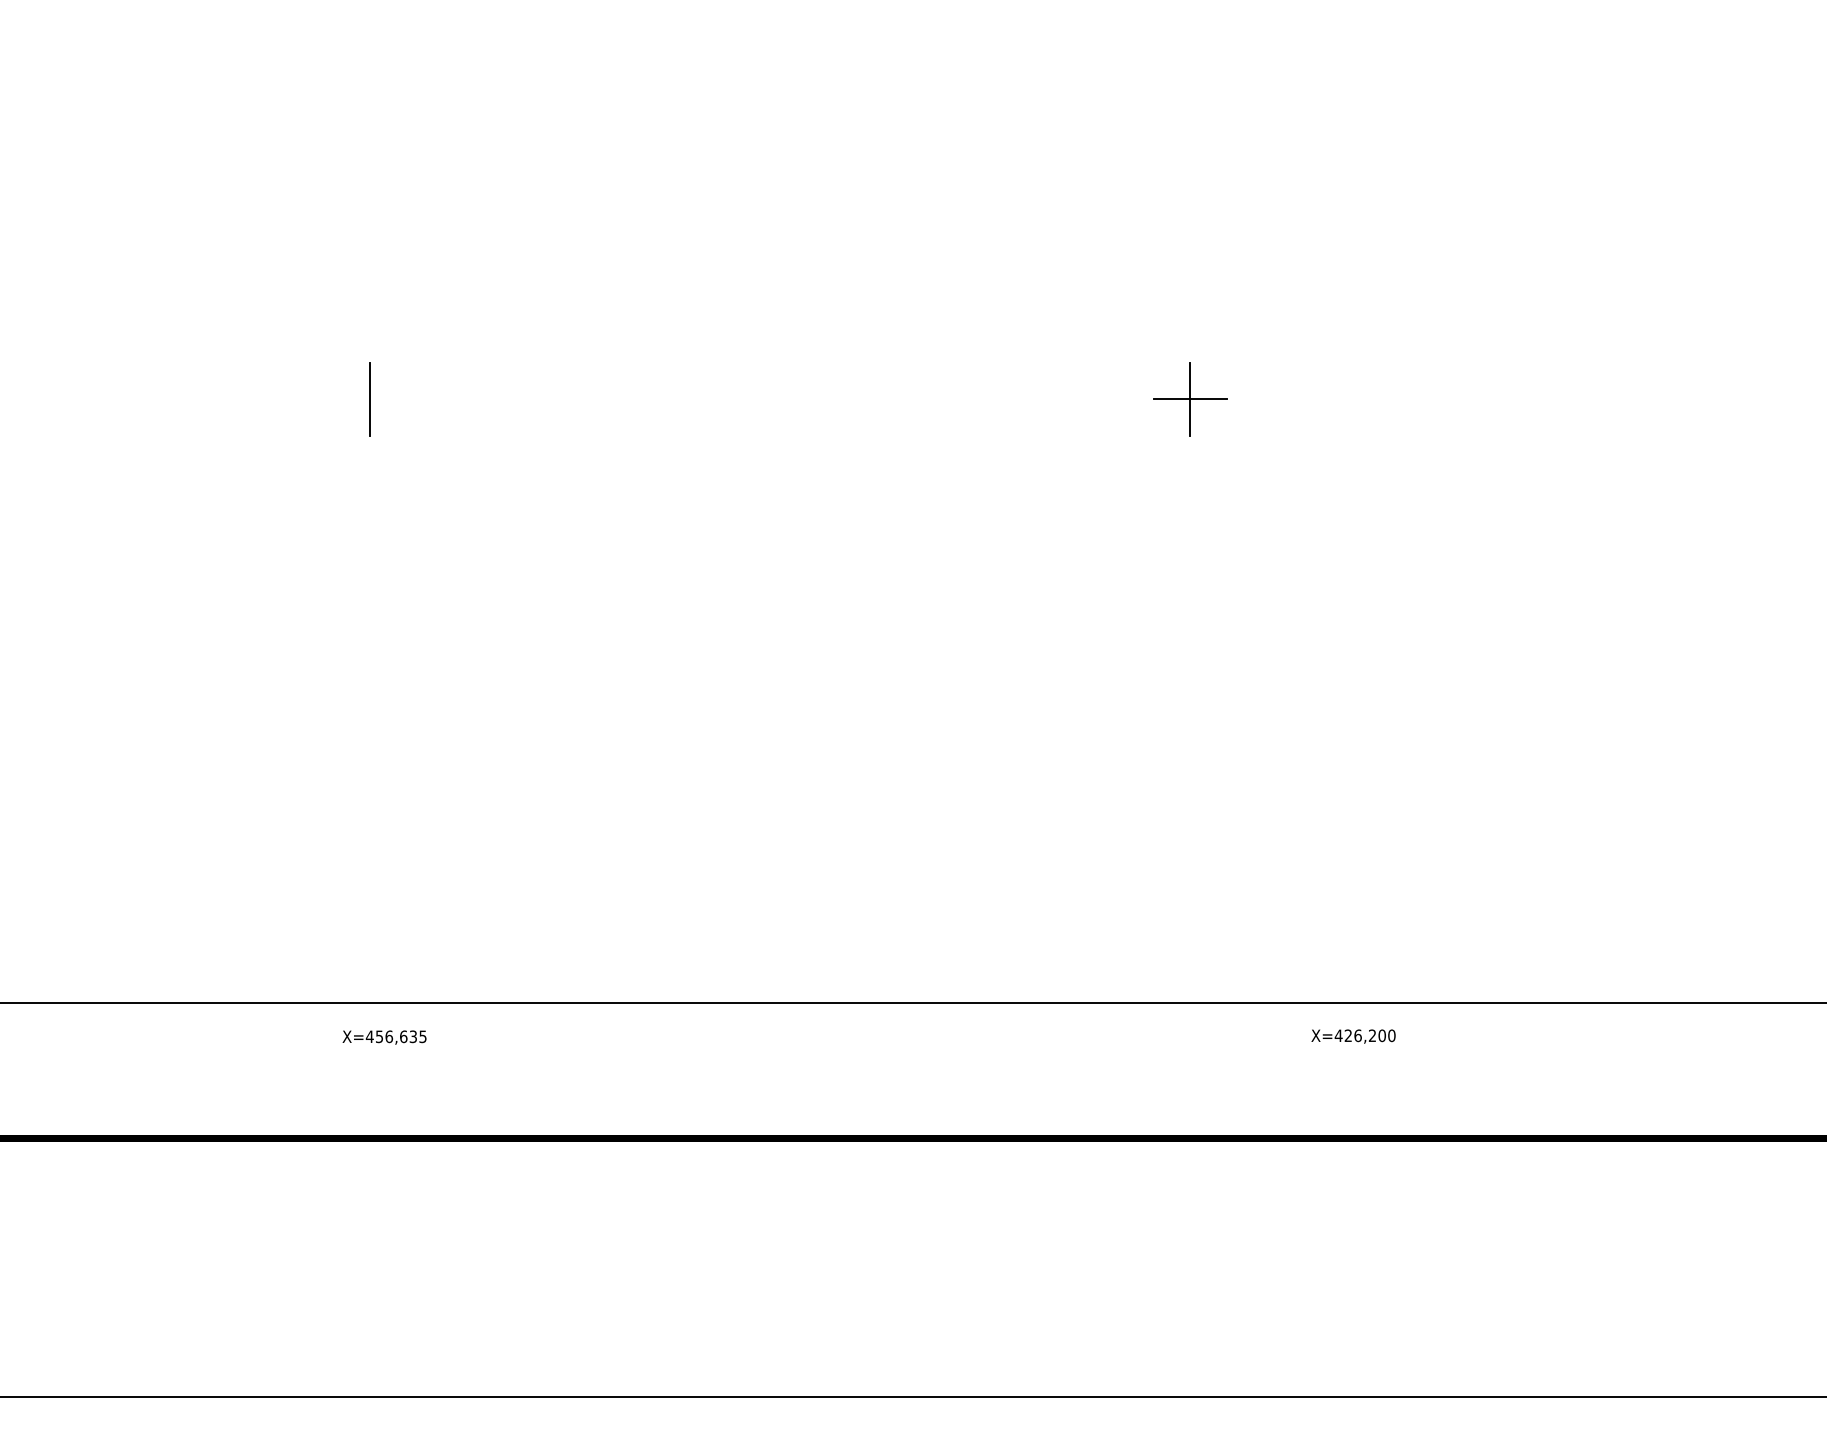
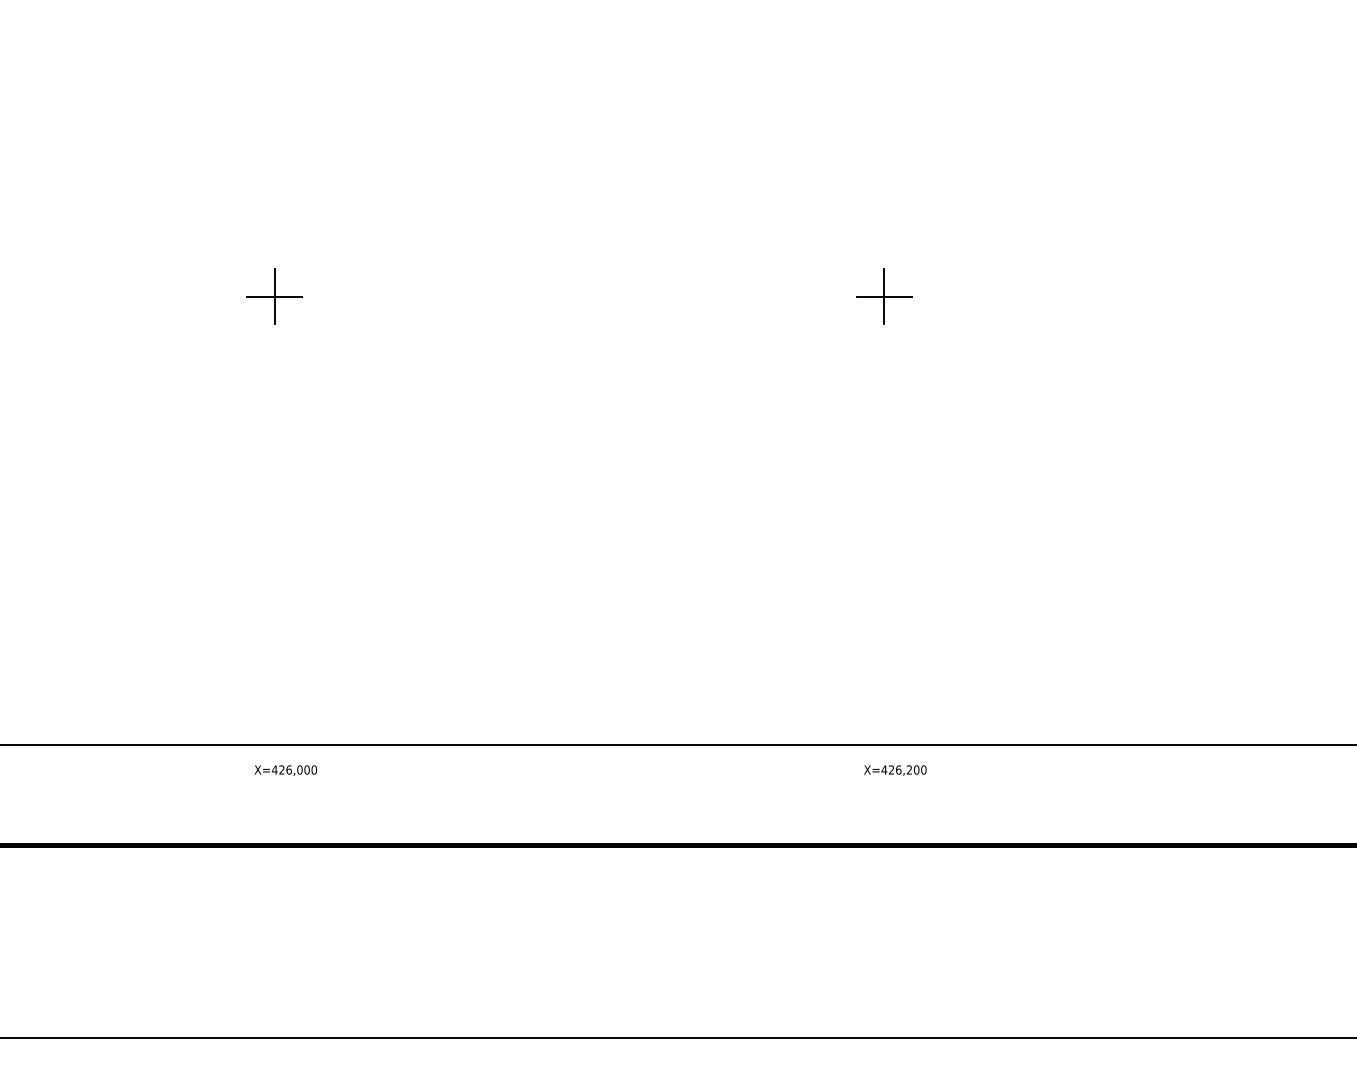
line: (369, 399) -> (274, 296), added
text: (401, 1036) -> (298, 769), X=456,635 -> X=426,000
text: (1353, 1036) -> (895, 770), moved

